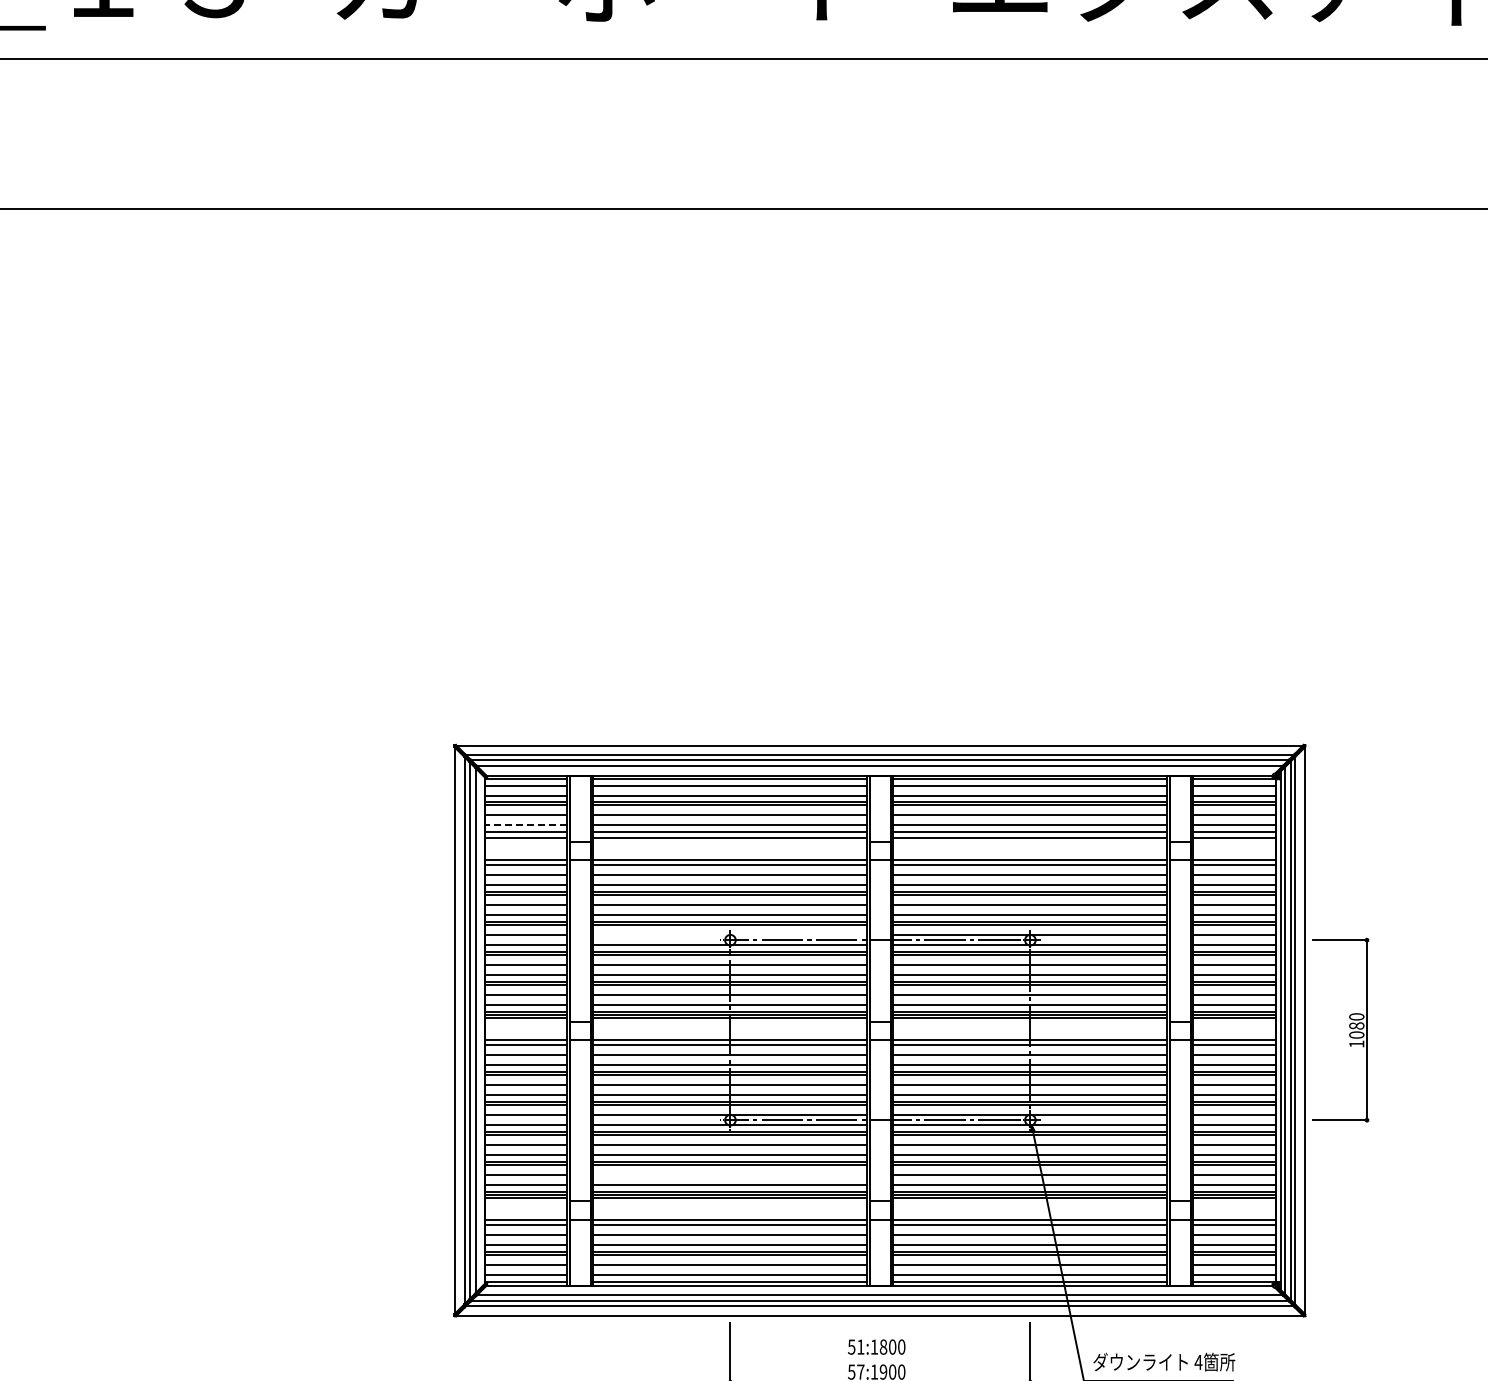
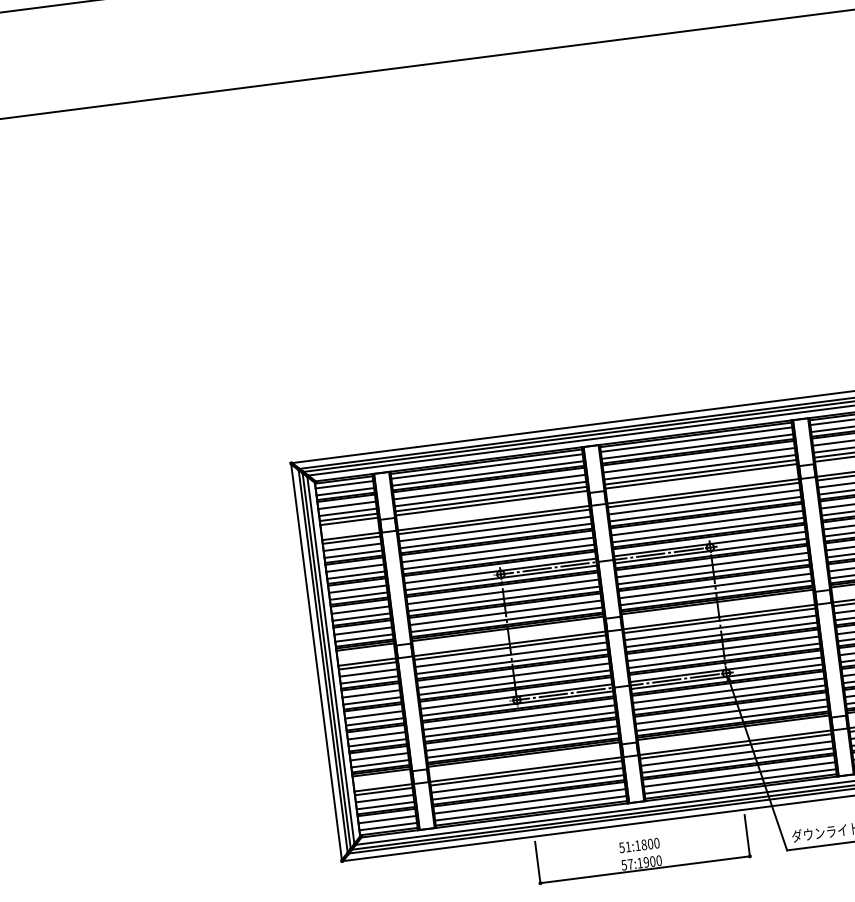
line: (525, 825) -> (347, 512), dashed -> solid
line: (730, 935) -> (500, 571), added
line: (730, 1175) -> (521, 738), added

